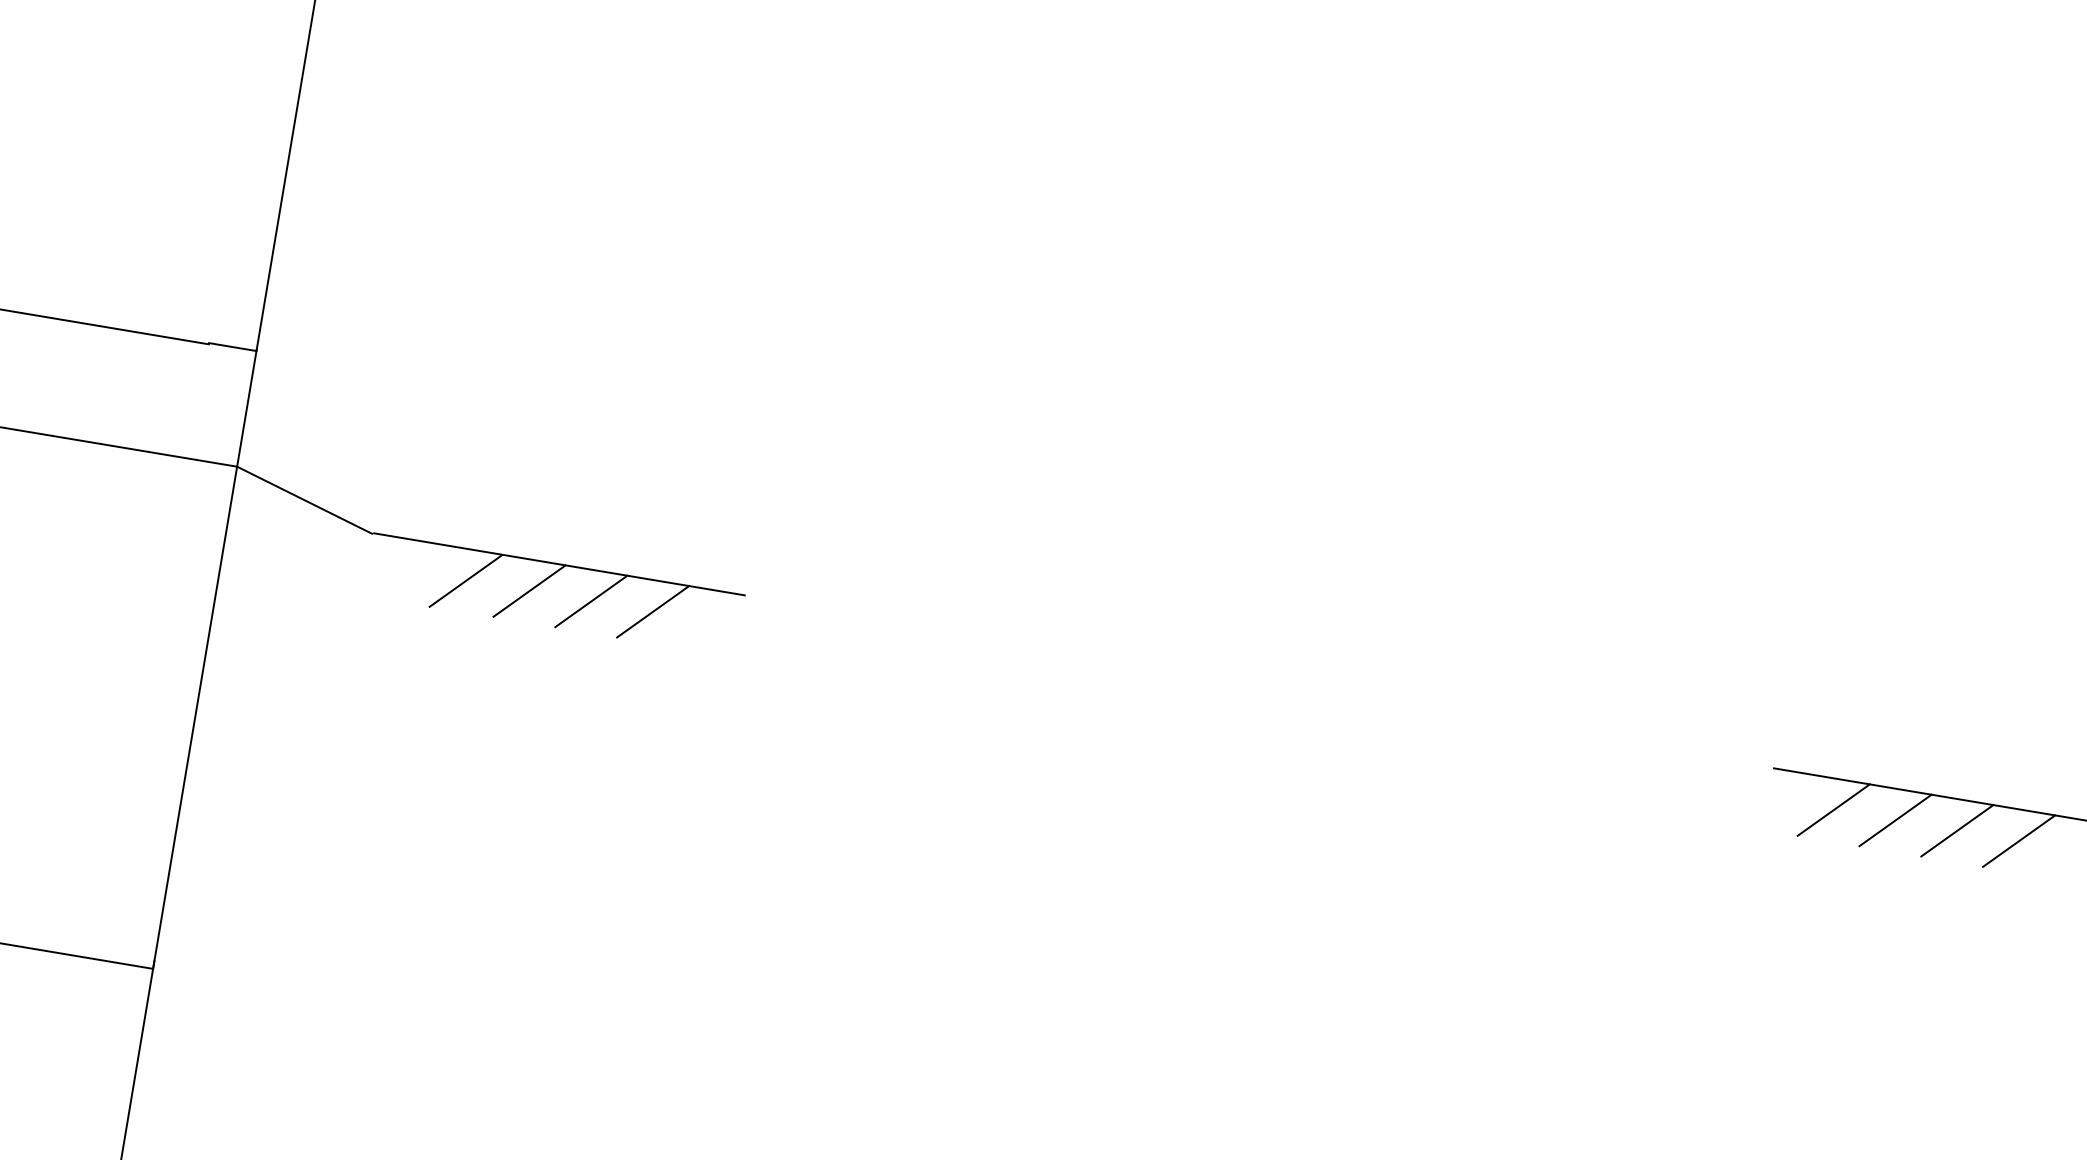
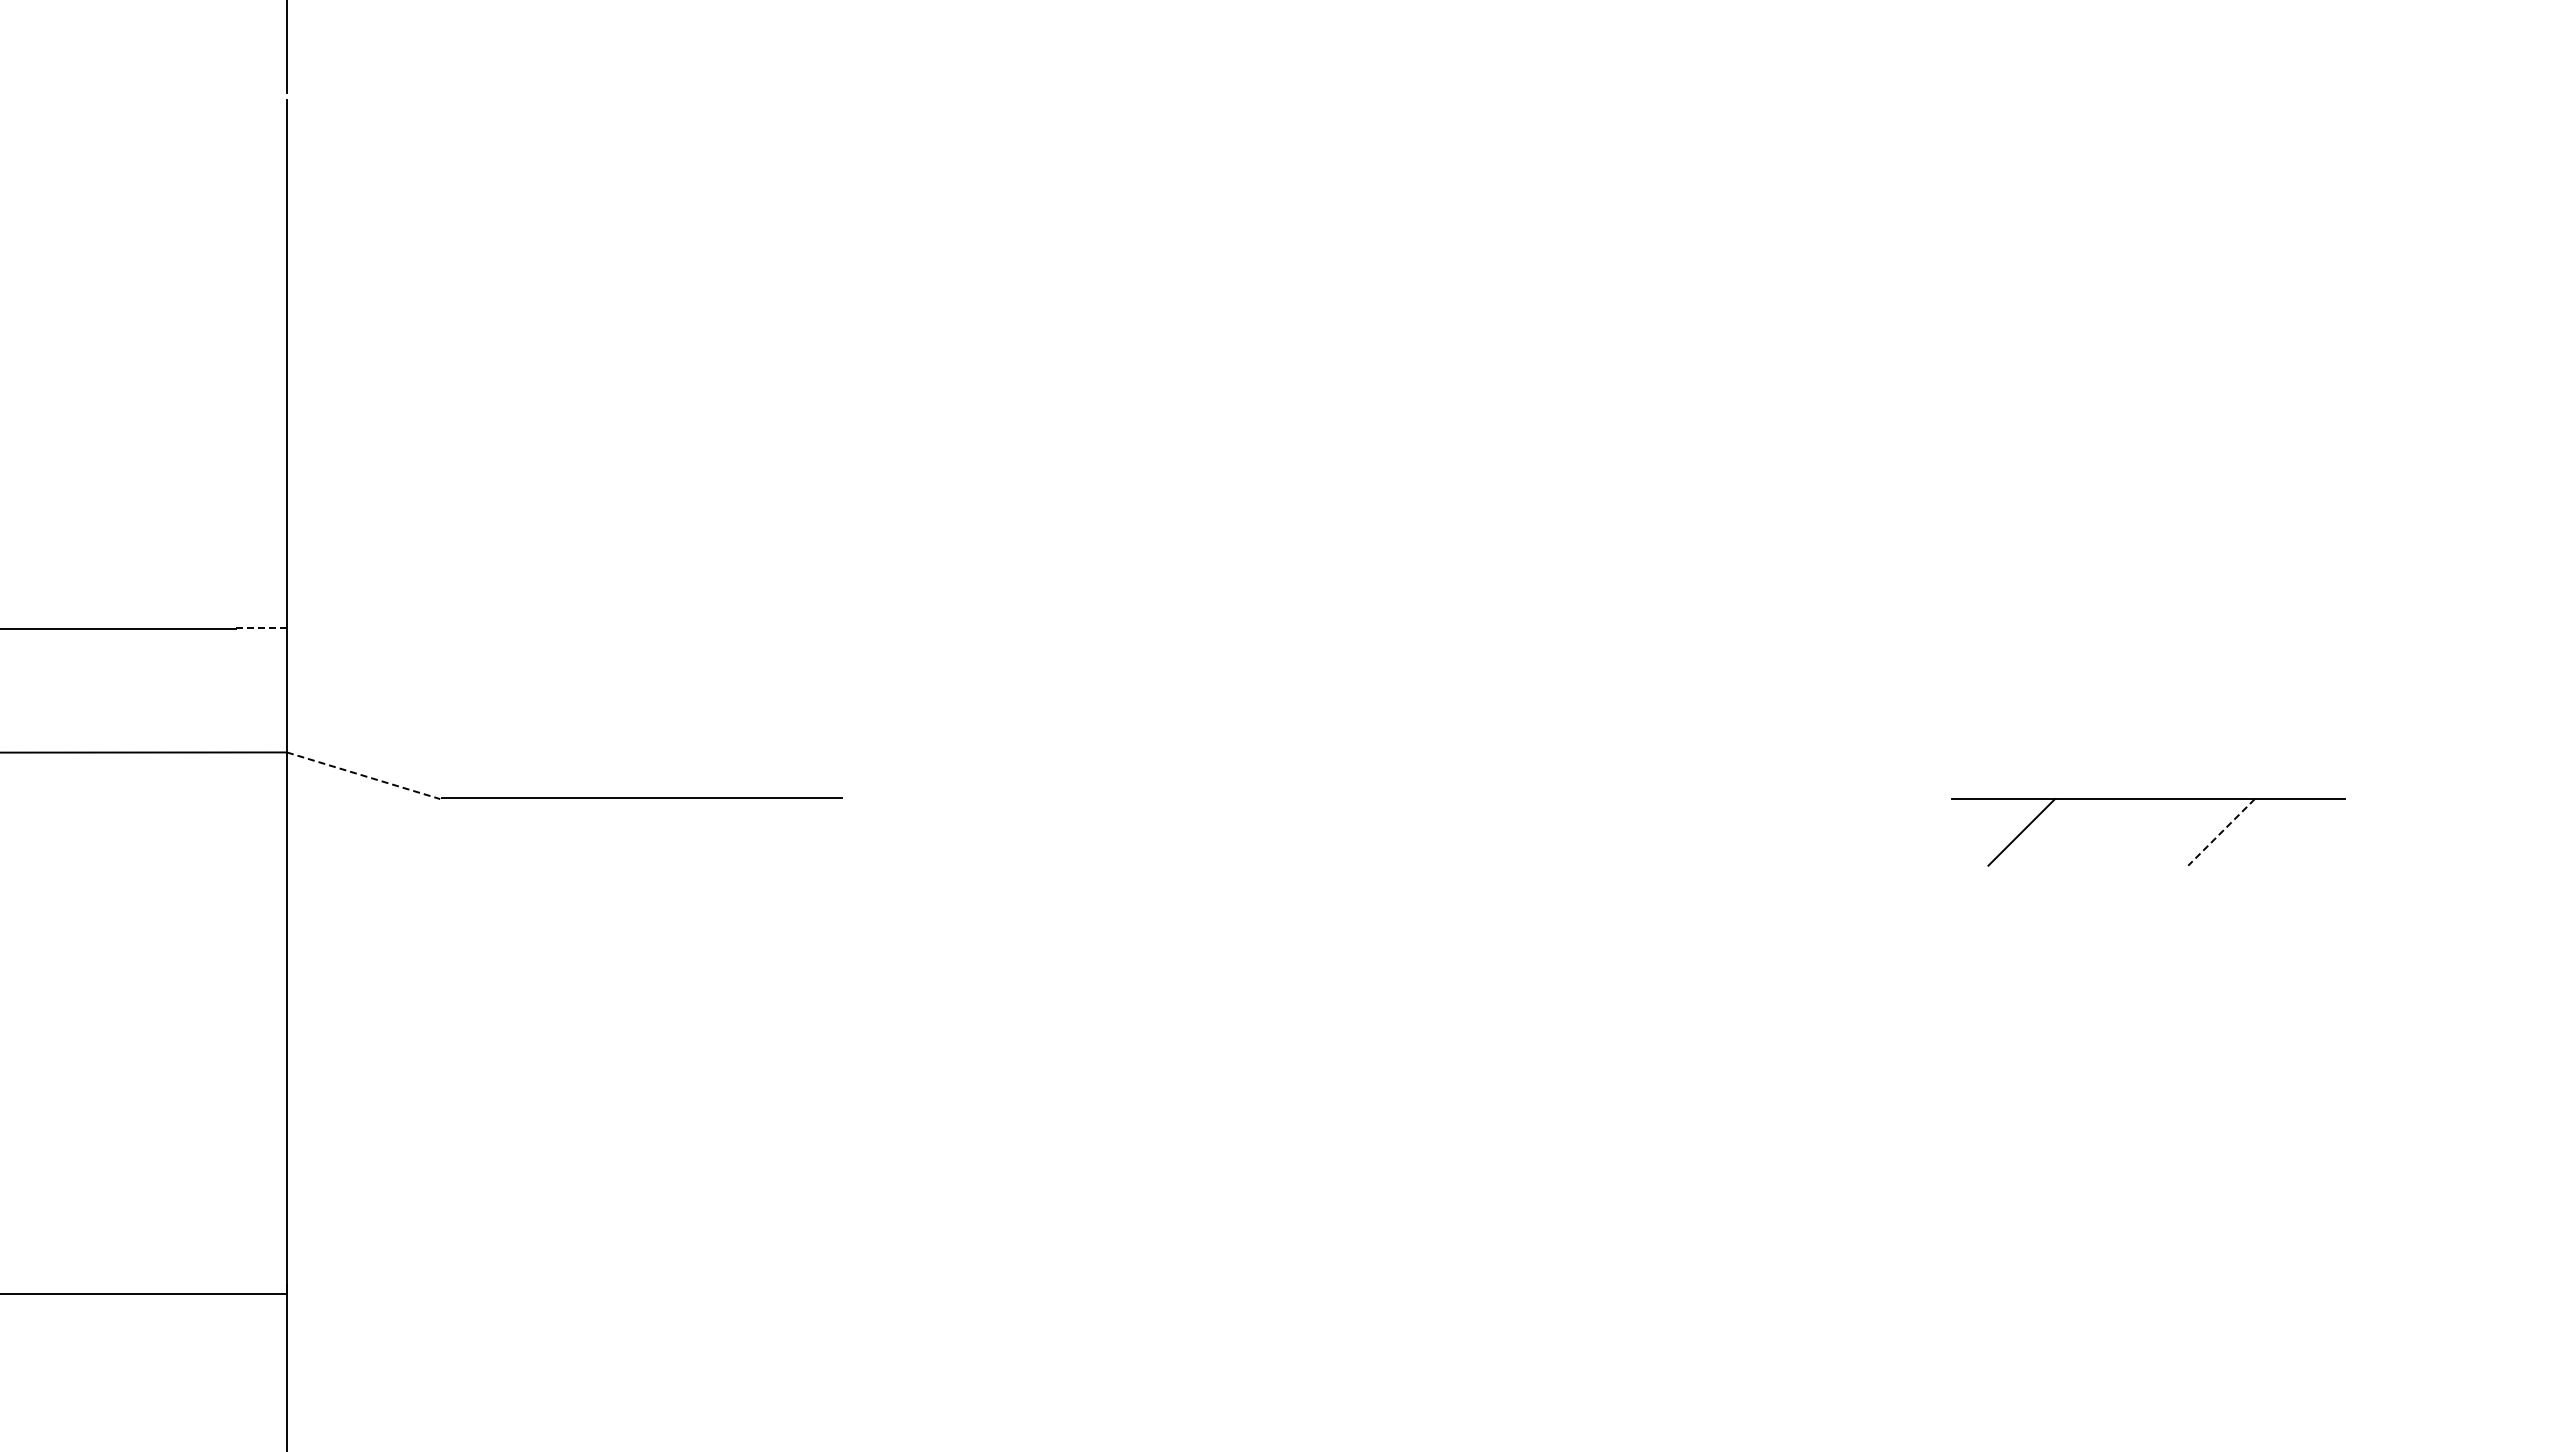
line: (232, 346) -> (261, 627), solid -> dashed
line: (305, 500) -> (364, 775), solid -> dashed
line: (465, 581) -> (546, 832), removed
line: (529, 591) -> (615, 831), removed
line: (590, 601) -> (681, 831), removed
line: (652, 611) -> (748, 831), removed
line: (1895, 820) -> (2088, 832), removed
line: (1956, 830) -> (2154, 832), removed
line: (2019, 841) -> (2221, 832), solid -> dashed

